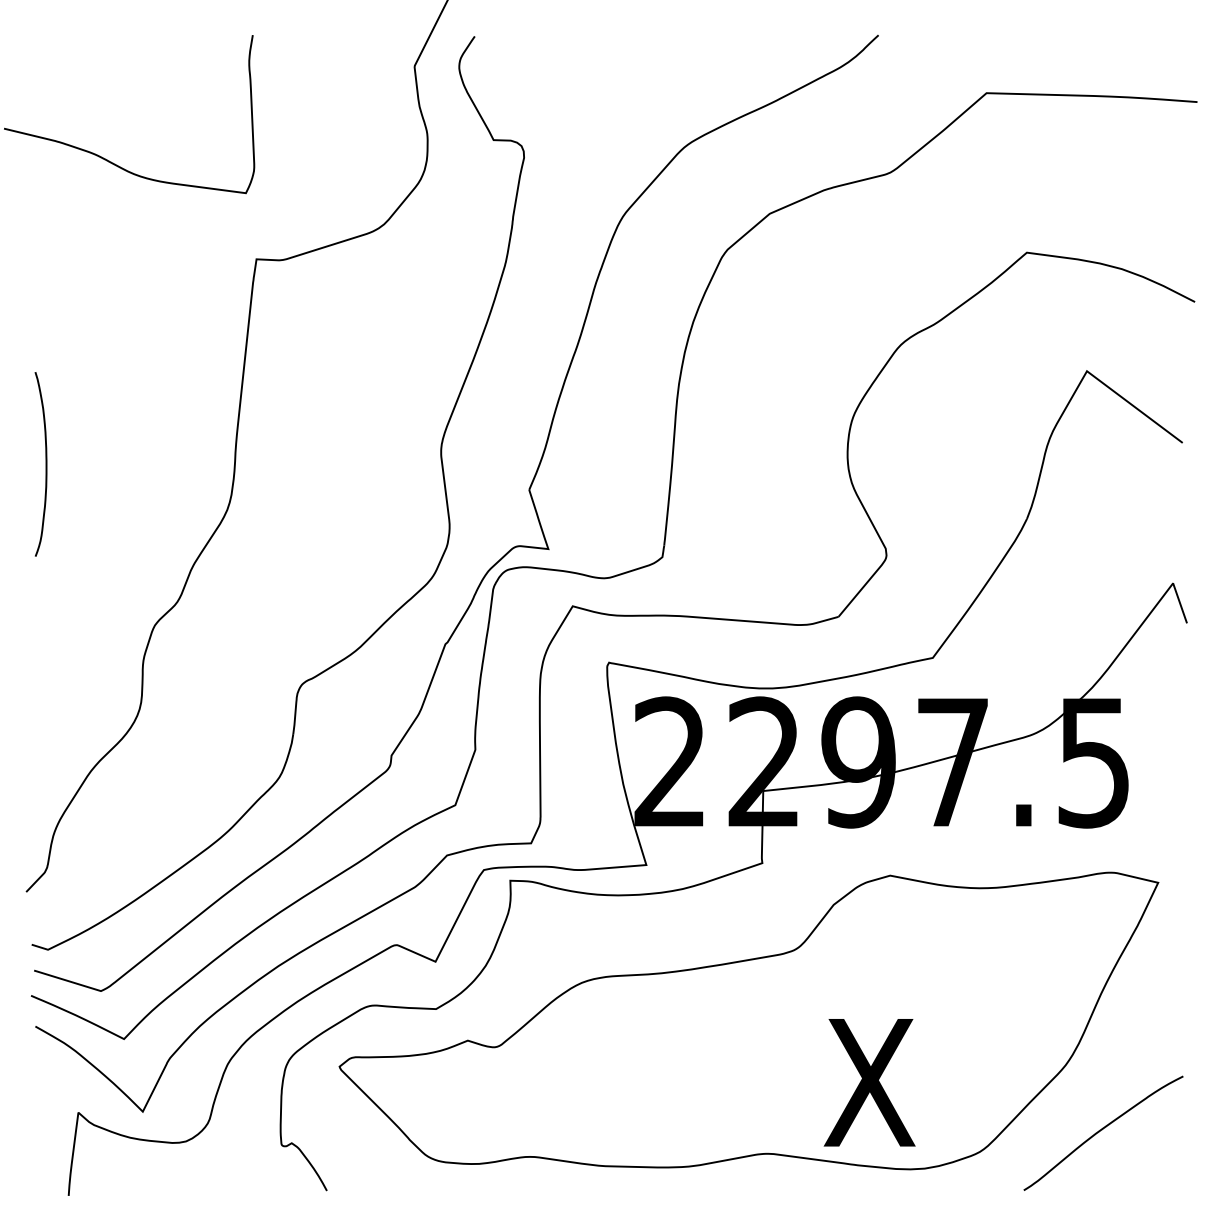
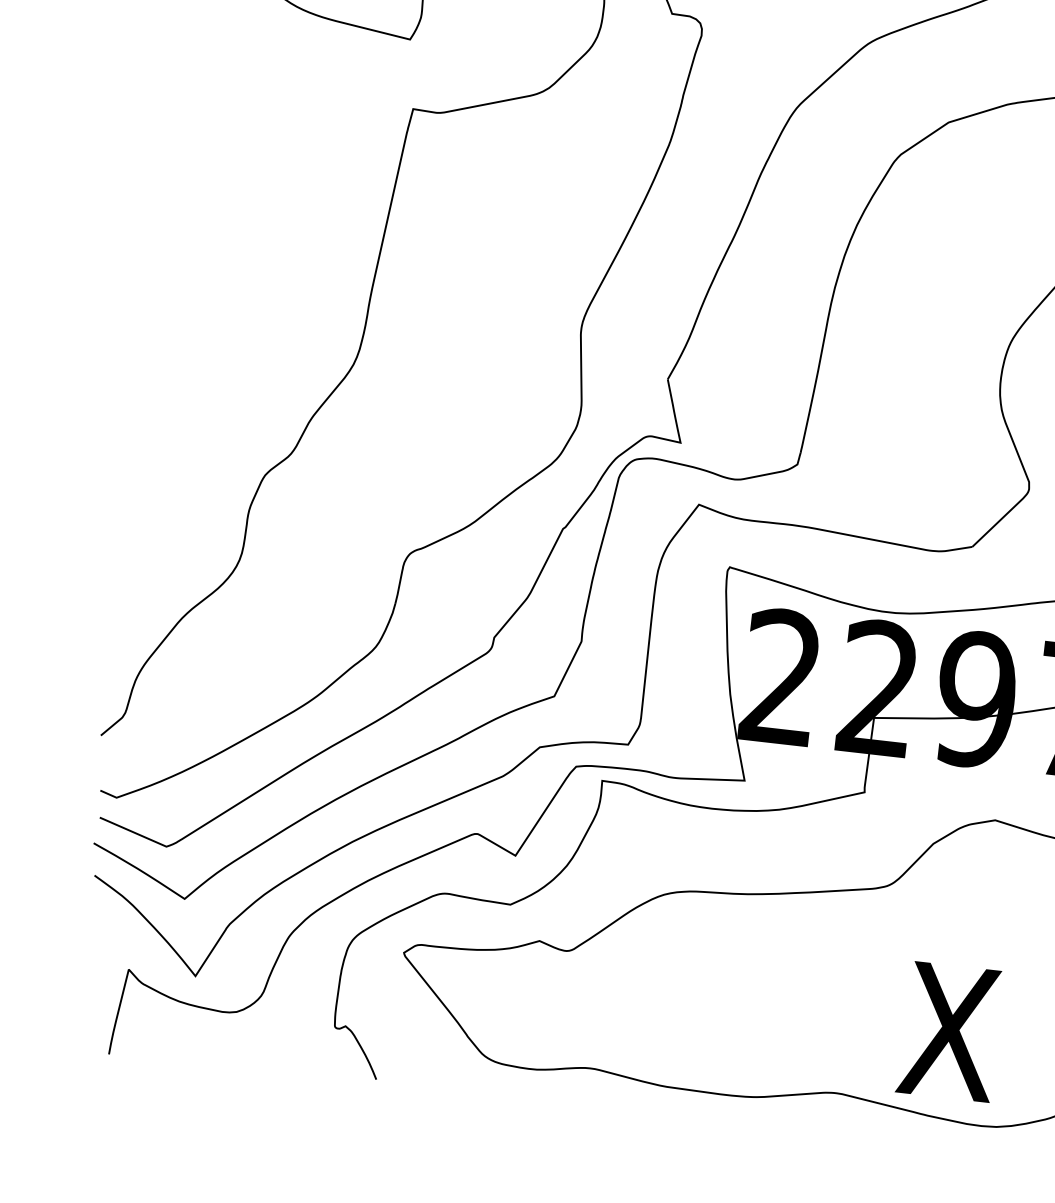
curve: (45, 464) -> (171, 296), removed

